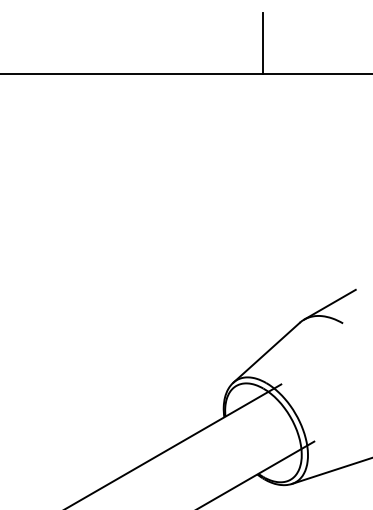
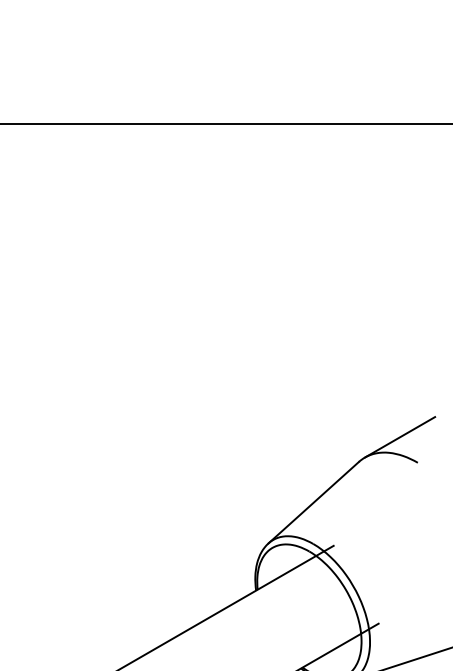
line: (262, 43) -> (308, 81), removed

